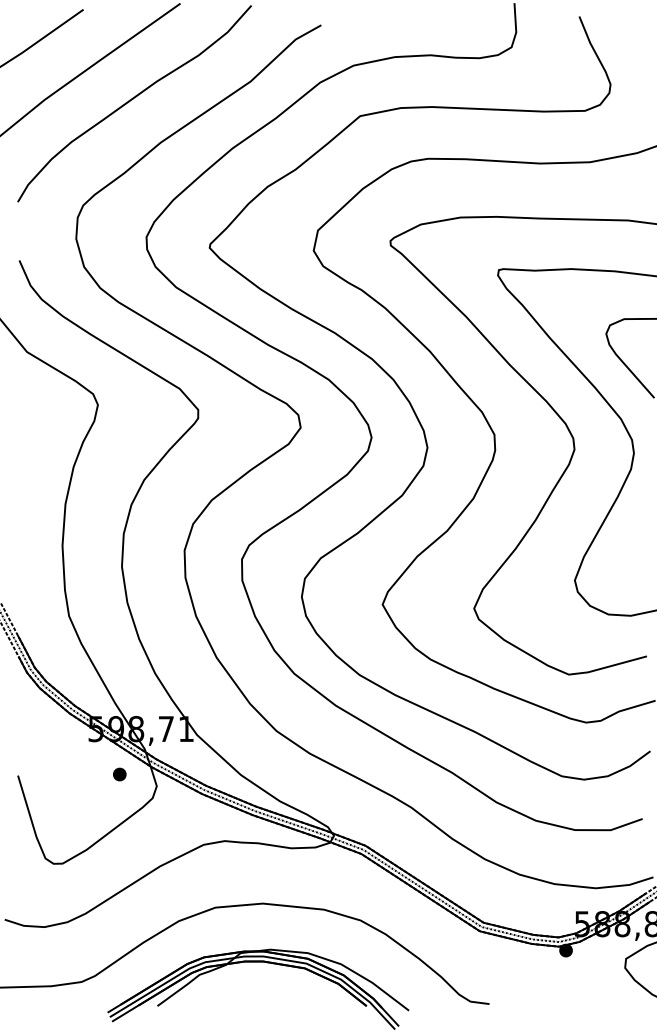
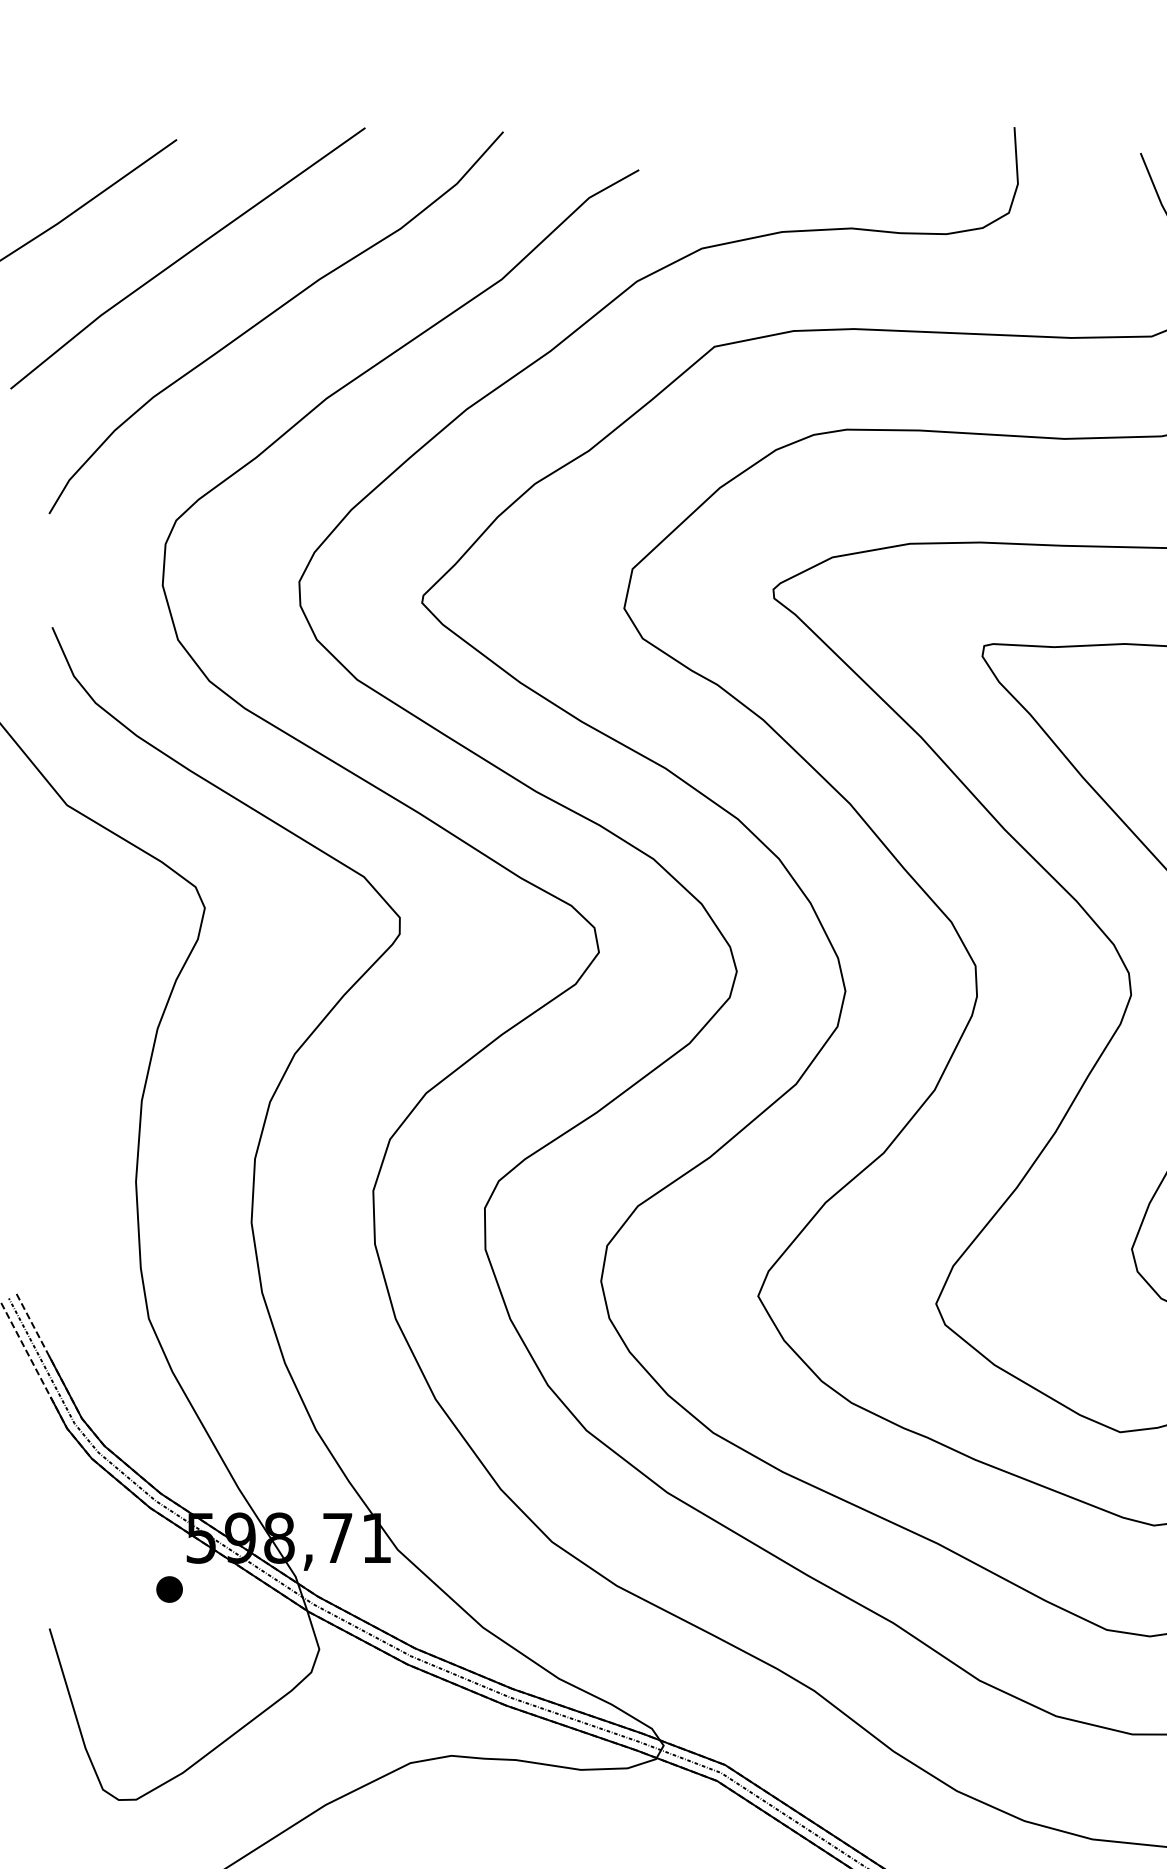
part: (119, 774) -> (169, 1589), moved

